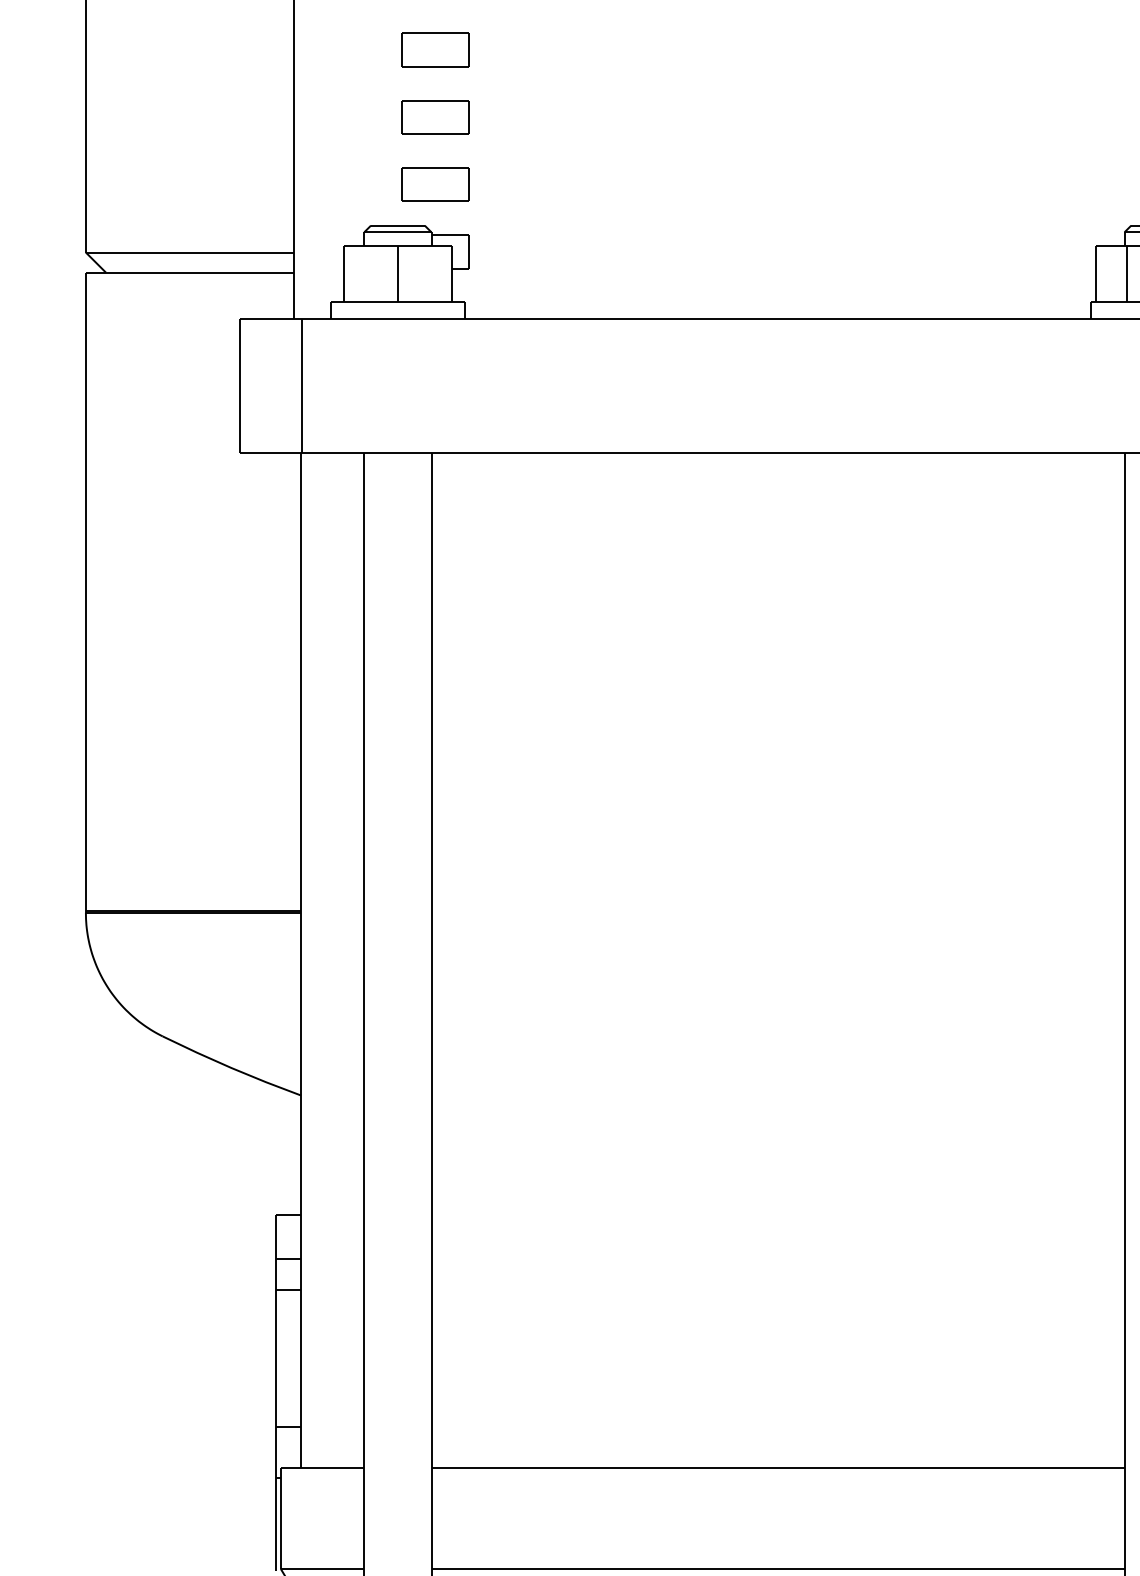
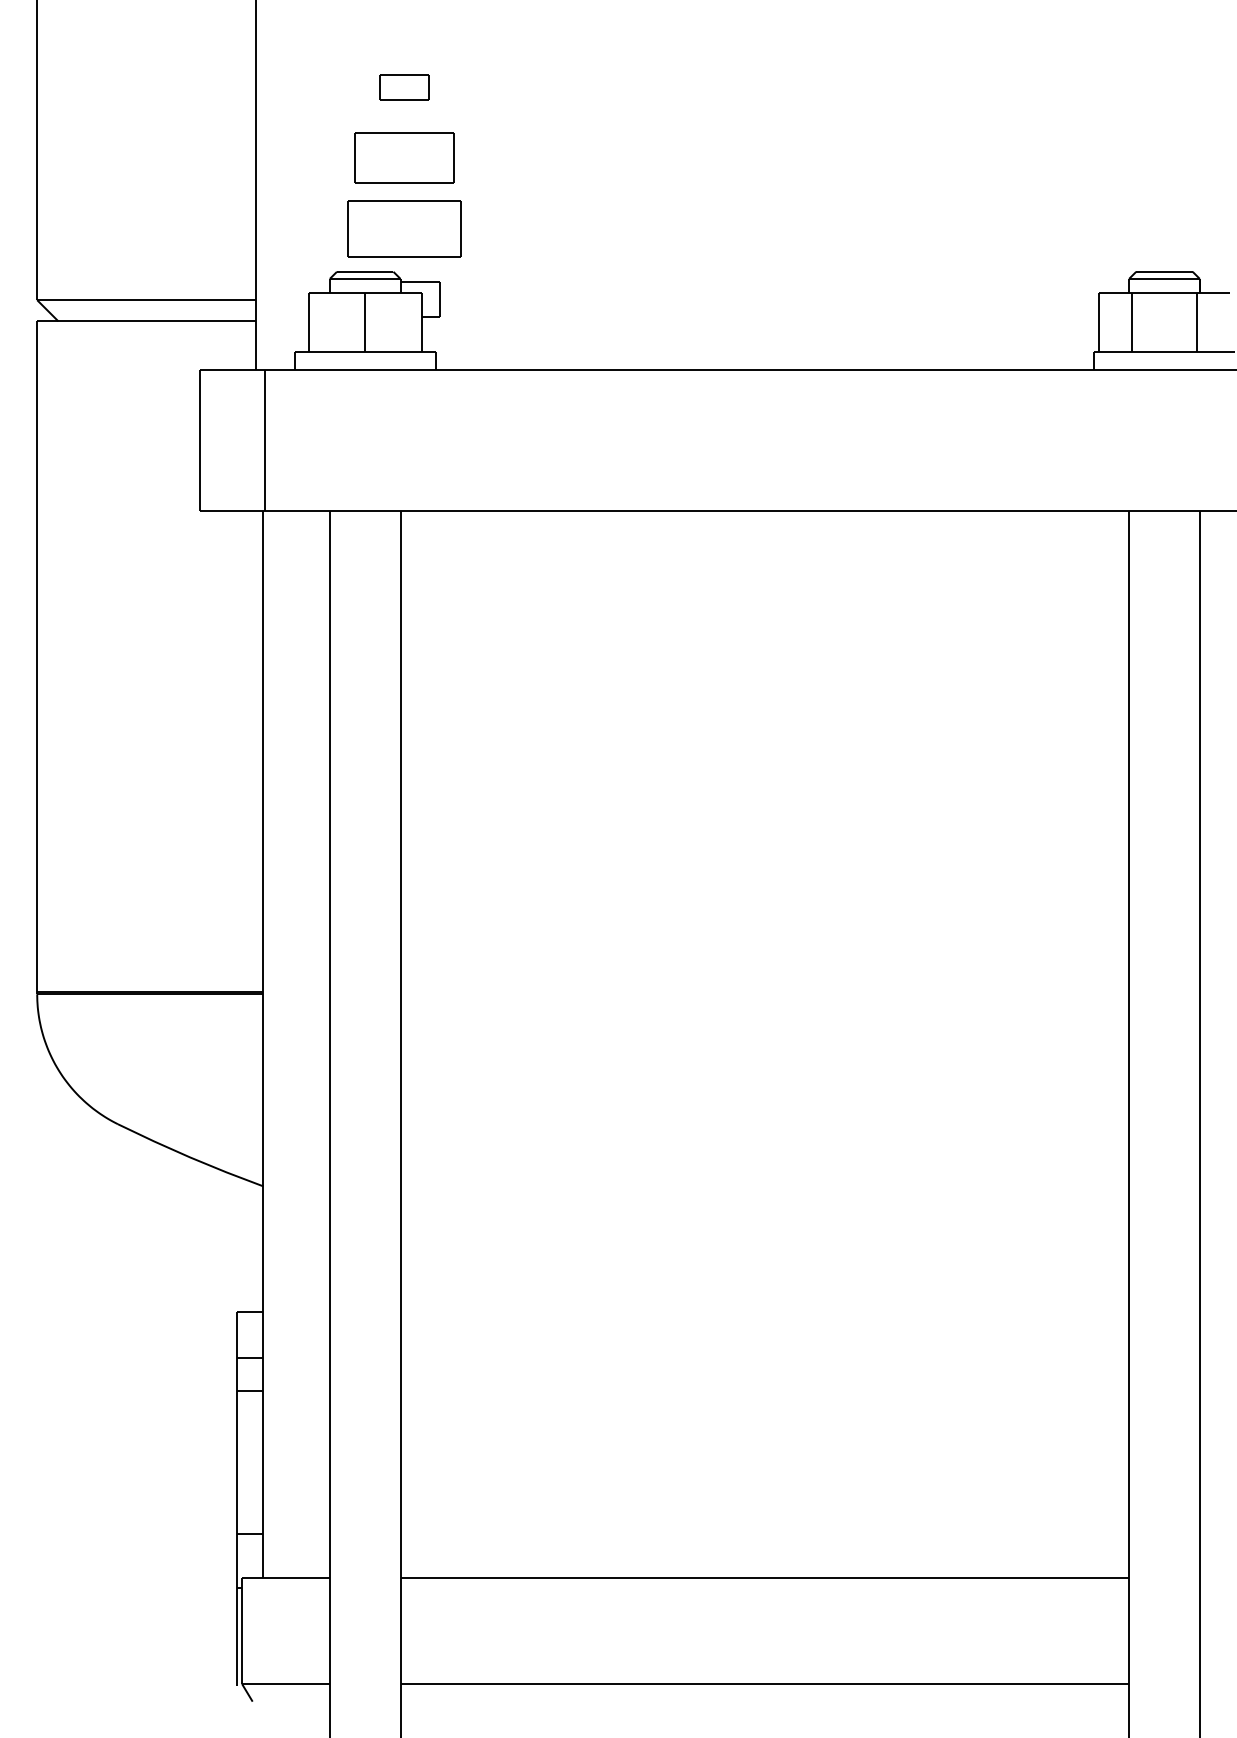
part: (435, 50) -> (404, 87), size x0.7
part: (435, 116) -> (404, 157), size x1.4
part: (435, 184) -> (404, 228), size x1.6

